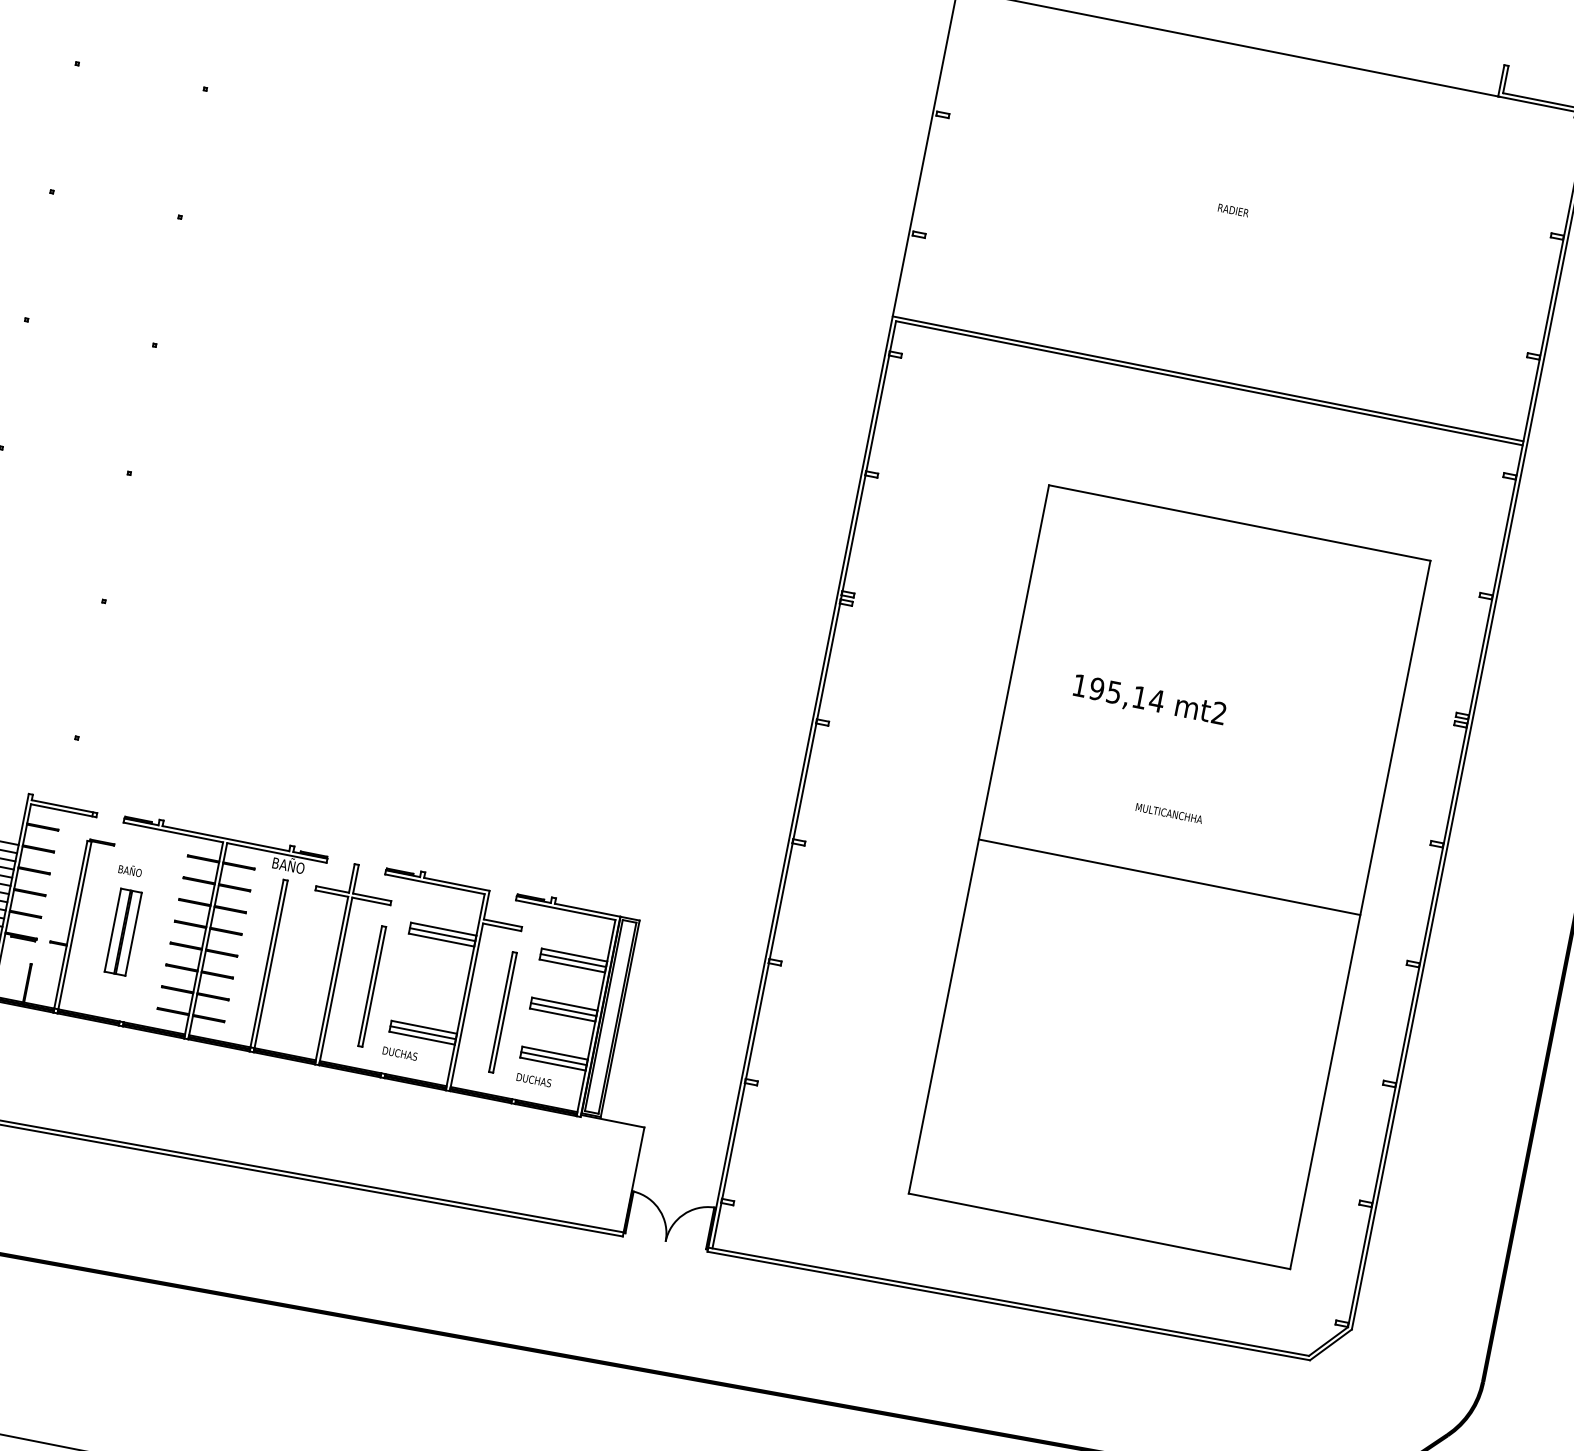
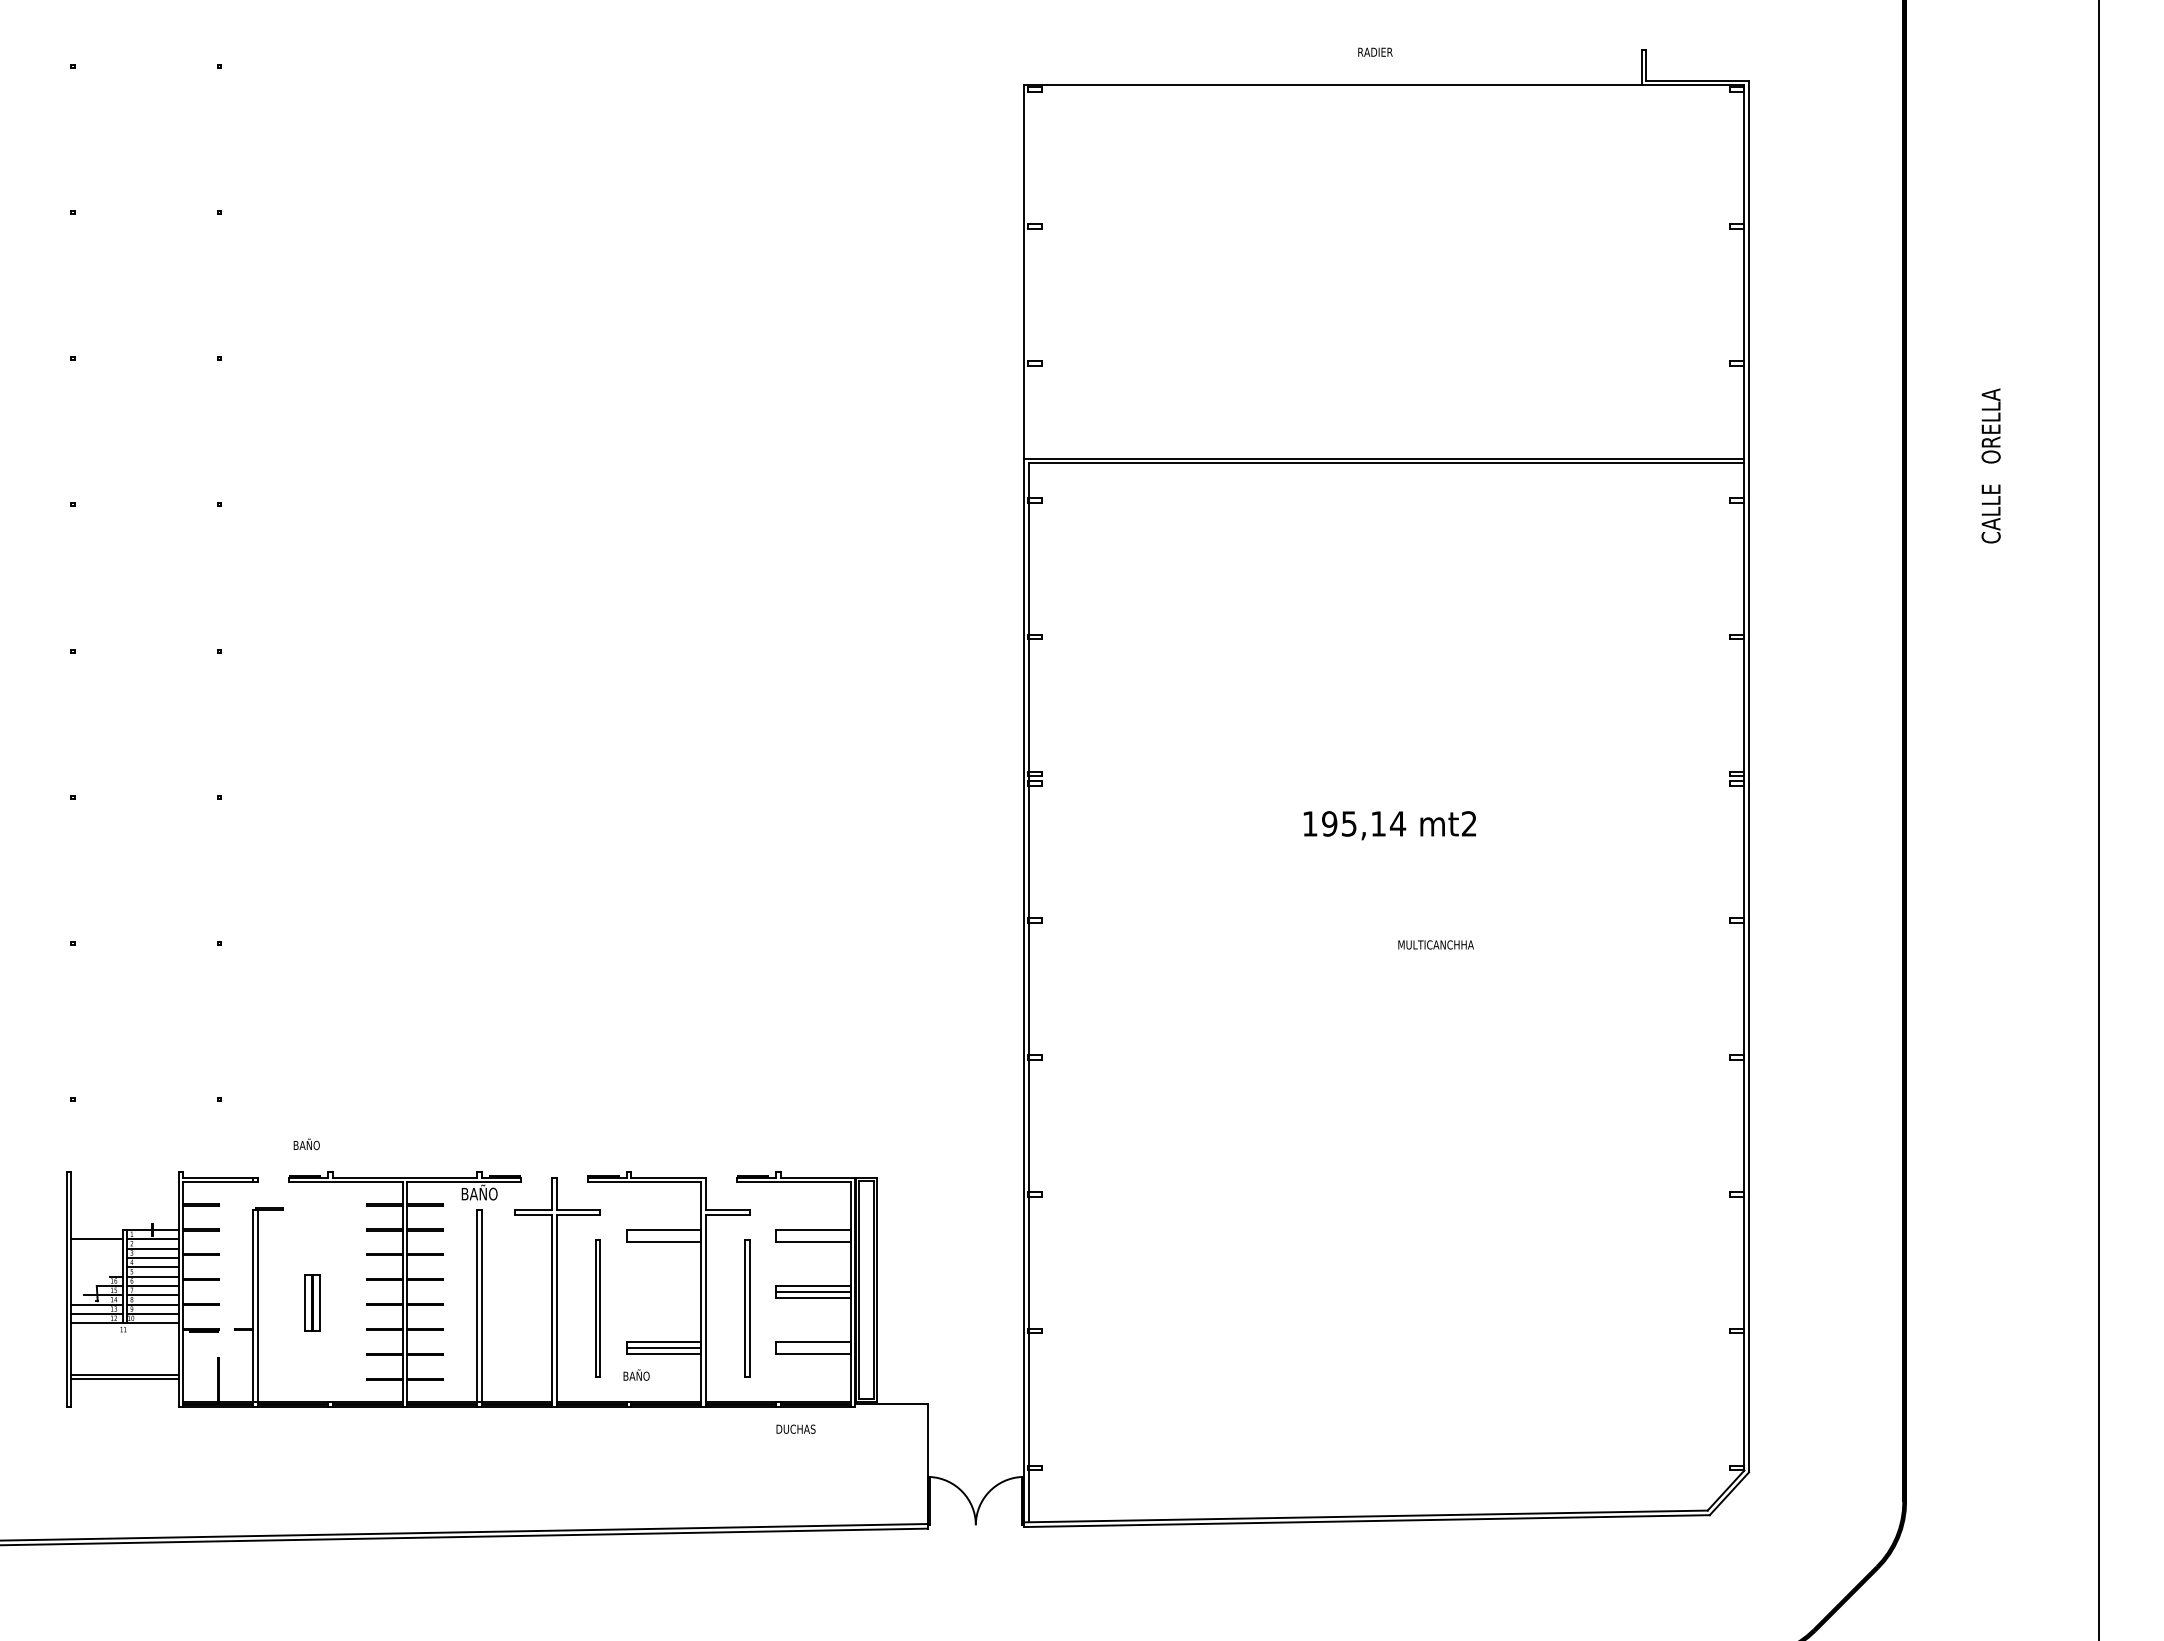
text: (1233, 209) -> (1375, 51), moved
text: (130, 870) -> (306, 1144), moved
part: (1169, 876) -> (1450, 1014), removed
part: (123, 931) -> (312, 1302), size x0.6
line: (442, 934) -> (663, 1236), removed
line: (572, 960) -> (812, 1236), removed
text: (400, 1052) -> (643, 1374), DUCHAS -> BAÑO
line: (553, 1058) -> (812, 1348), removed
text: (533, 1079) -> (795, 1428), moved

